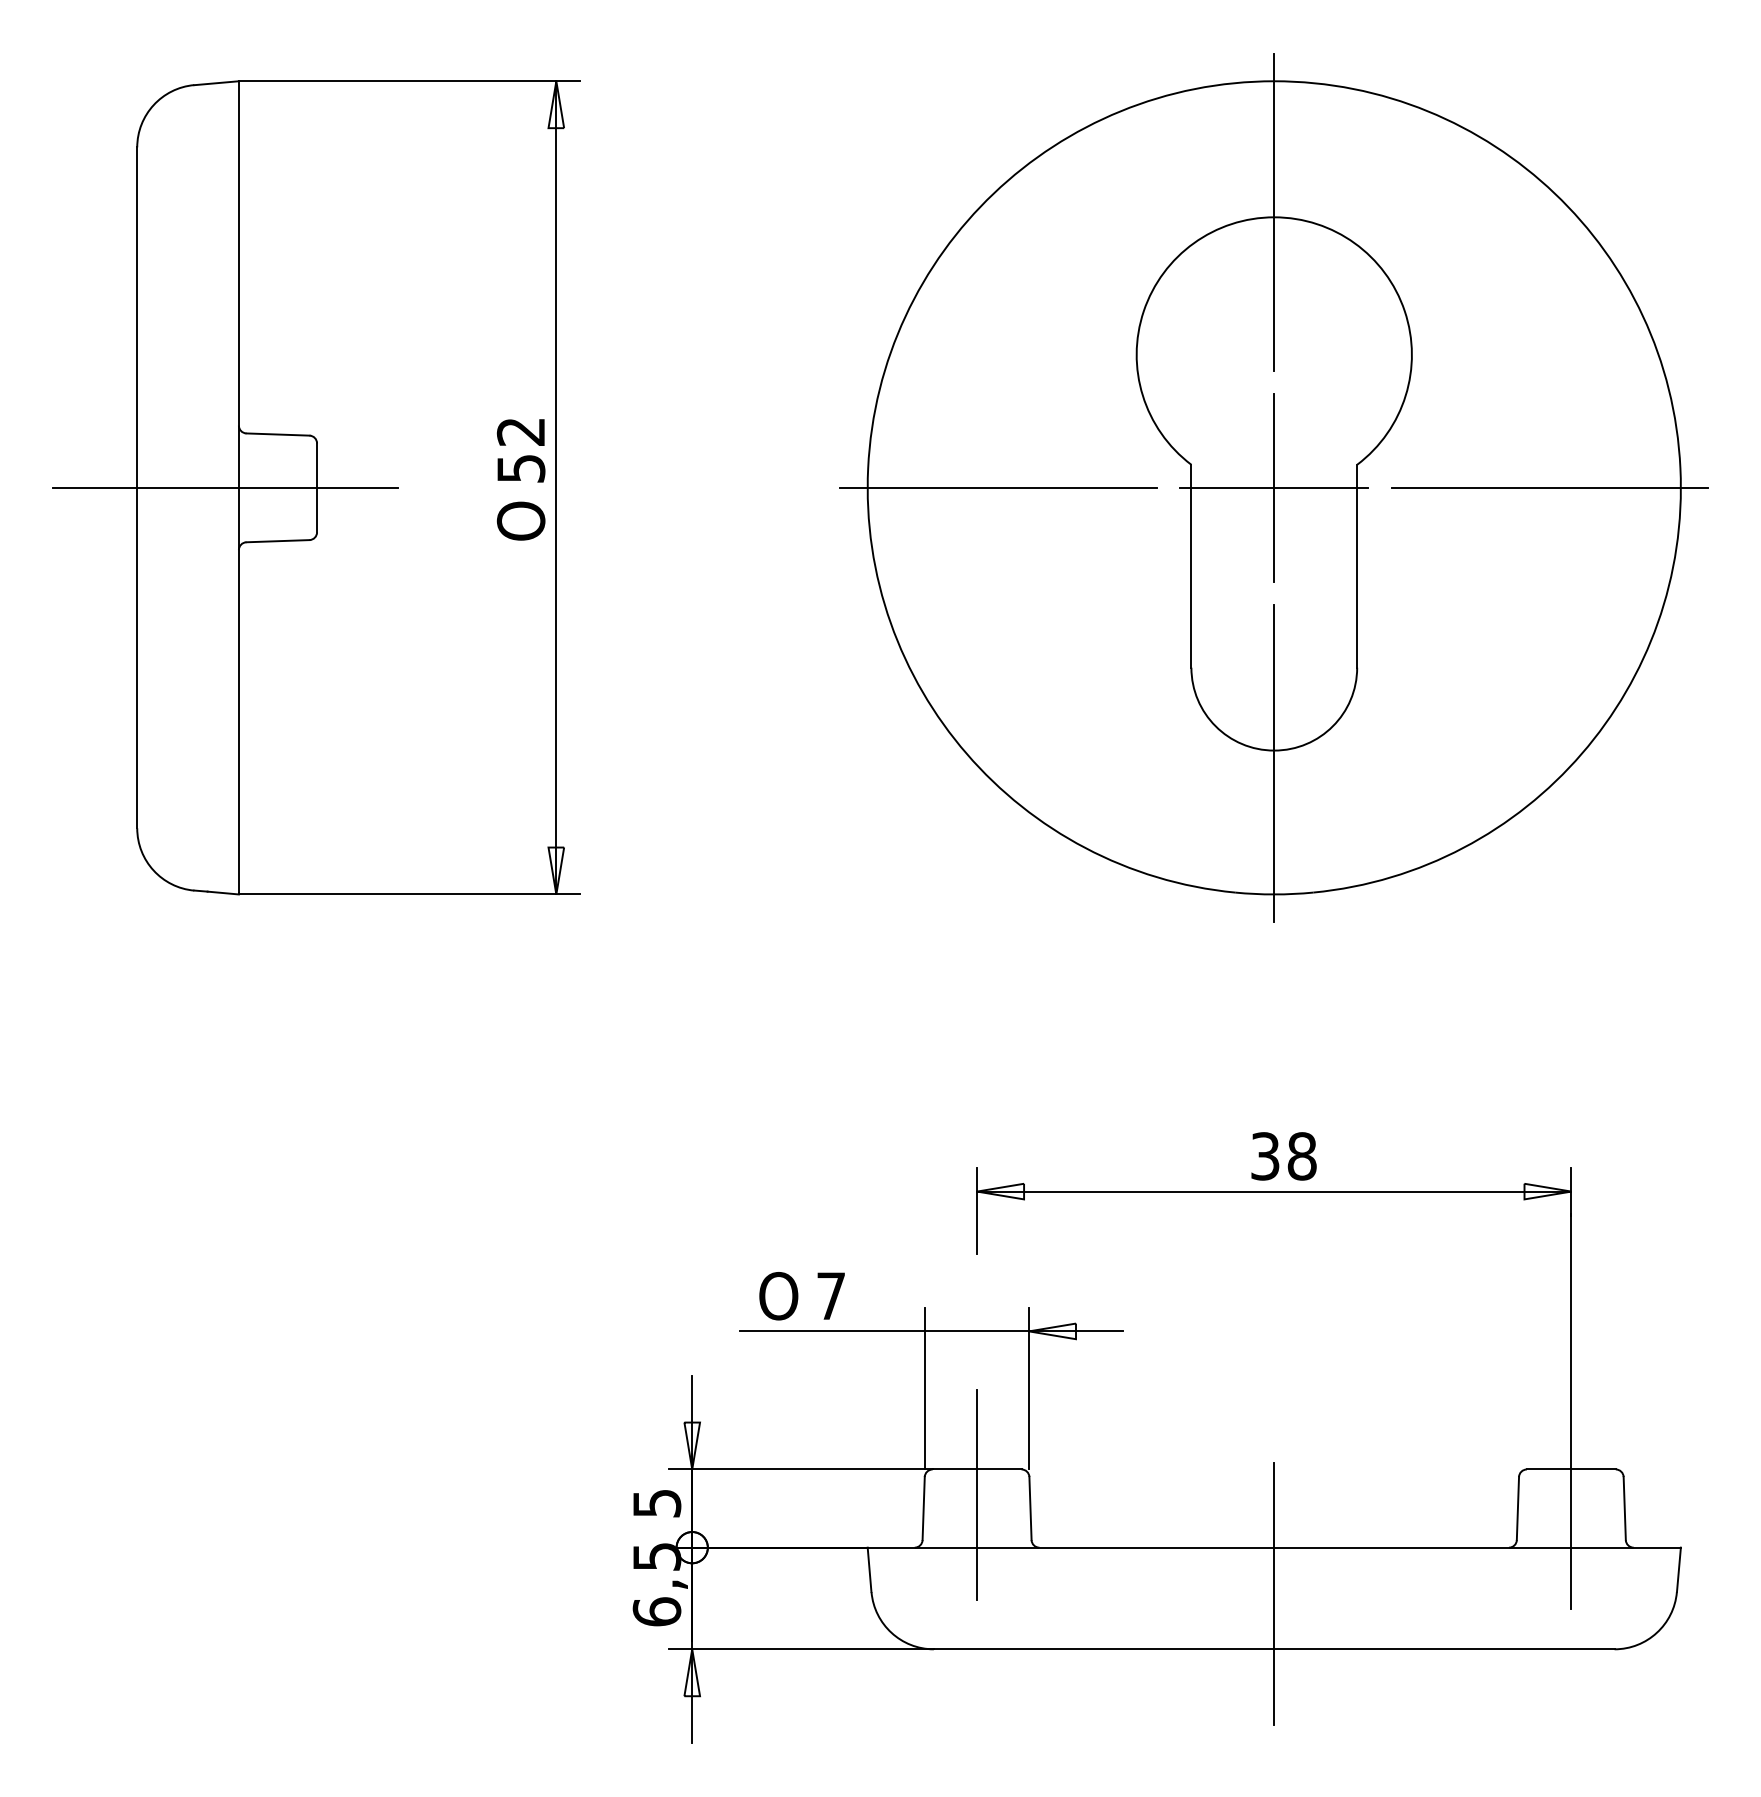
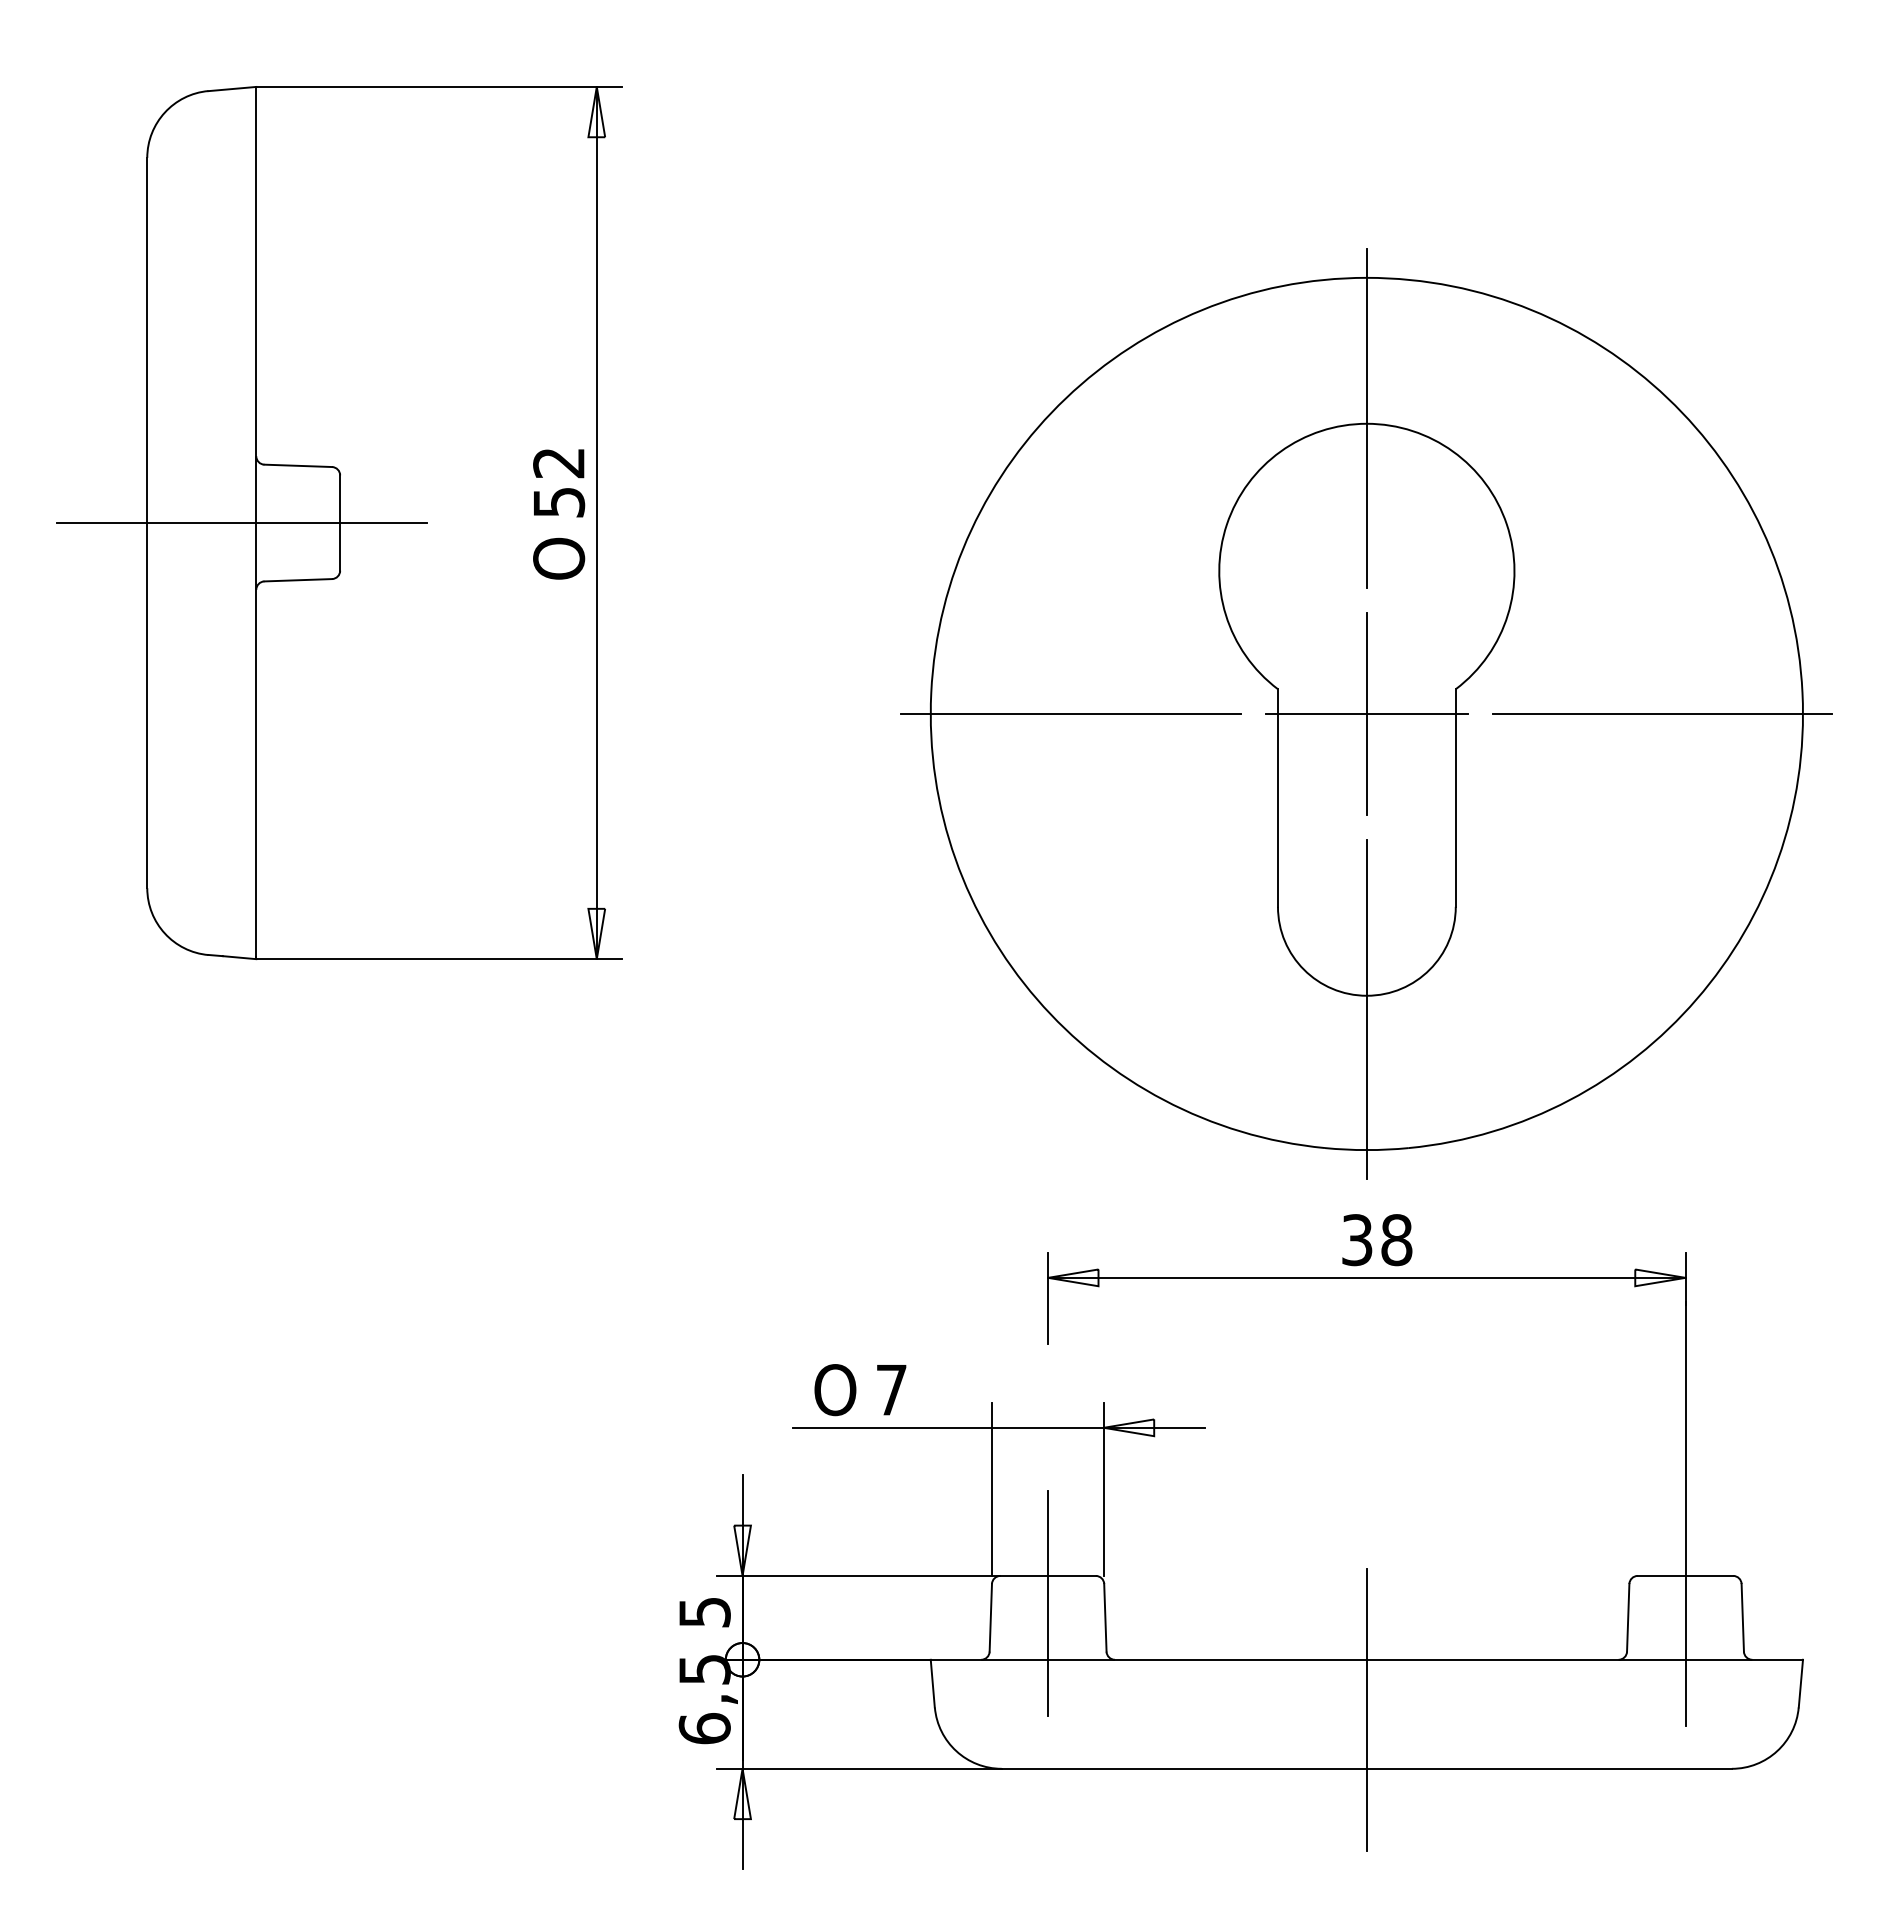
part: (1273, 487) -> (1366, 713), moved

